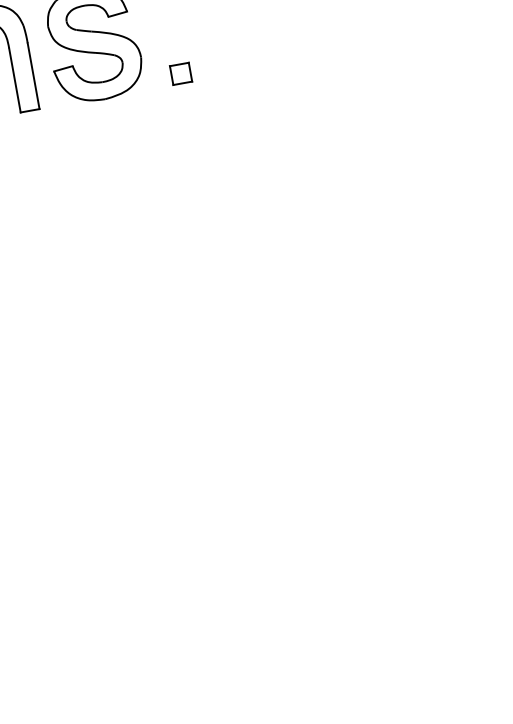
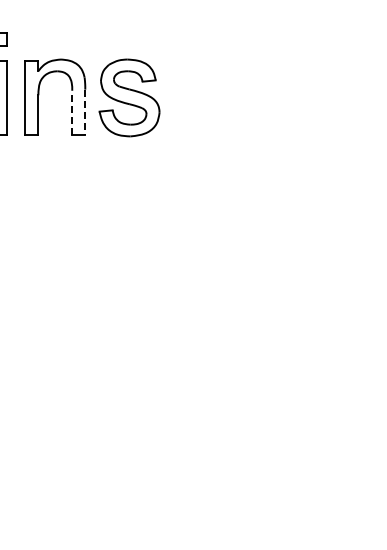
part: (181, 73) -> (184, 128), removed
line: (33, 76) -> (85, 112), solid -> dashed
line: (15, 79) -> (72, 112), solid -> dashed

